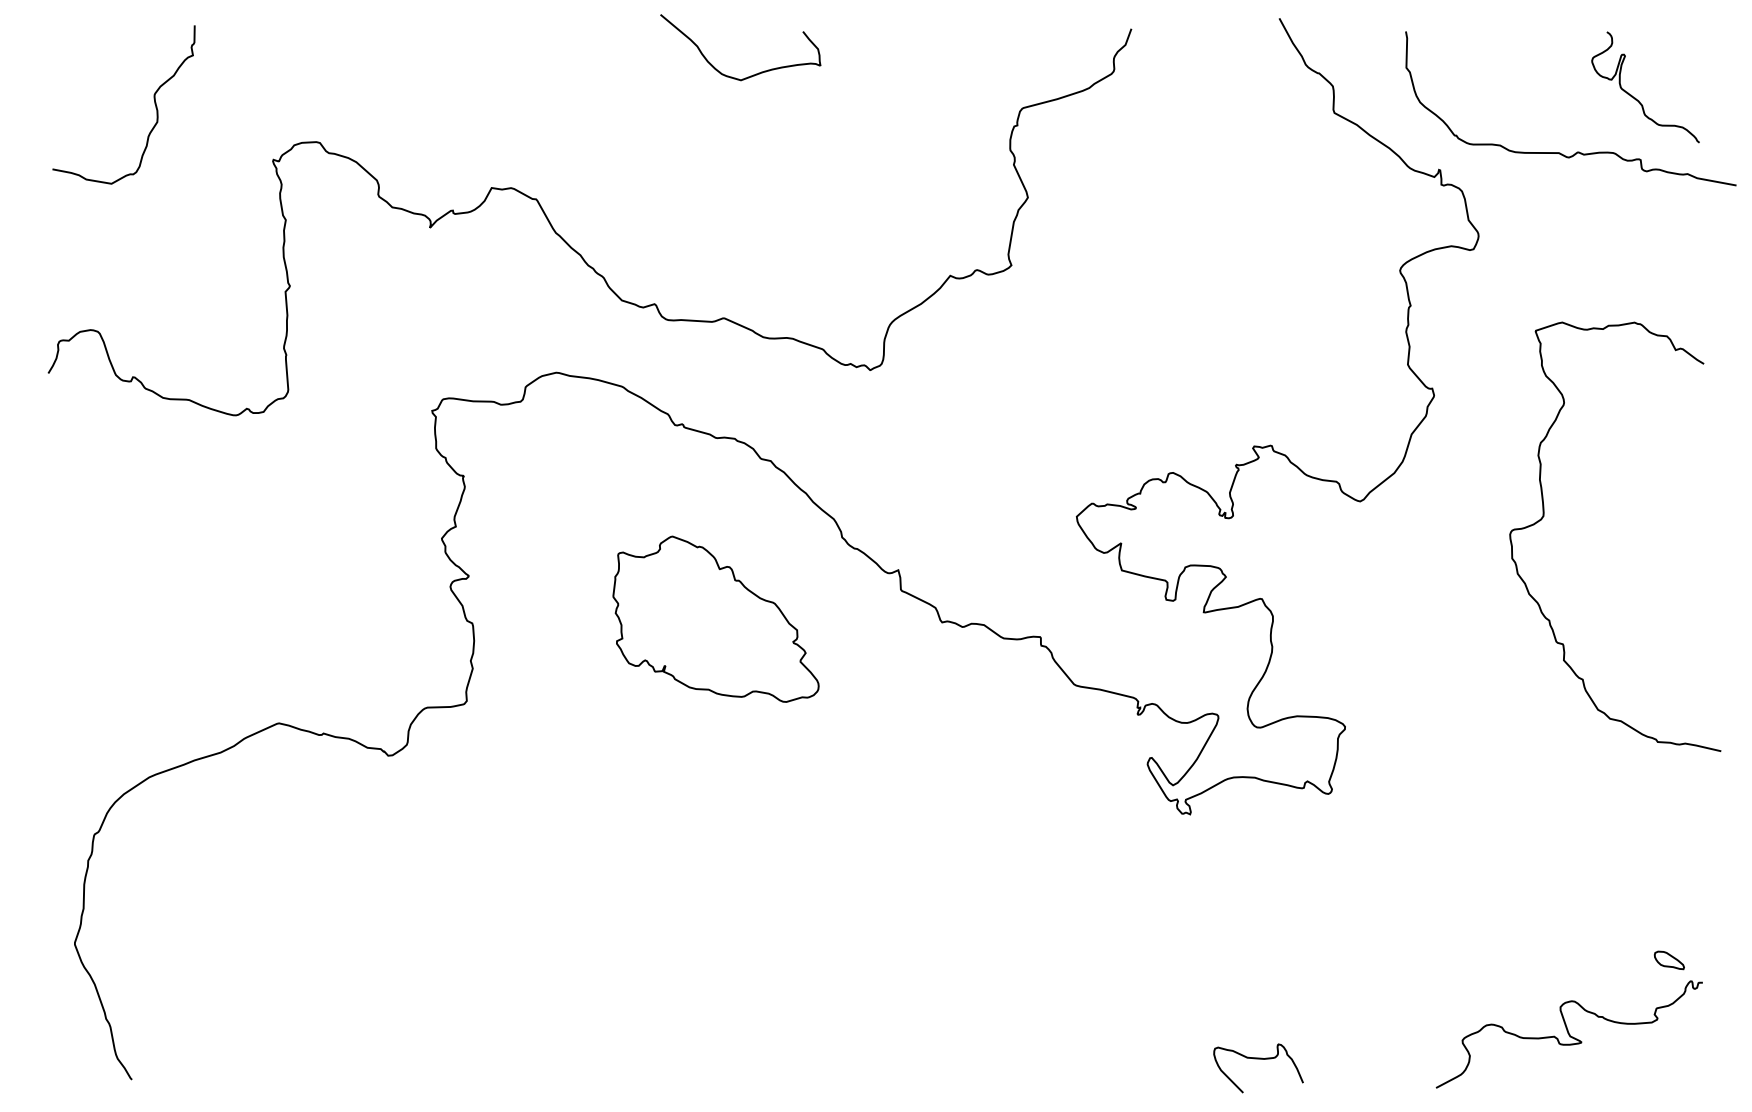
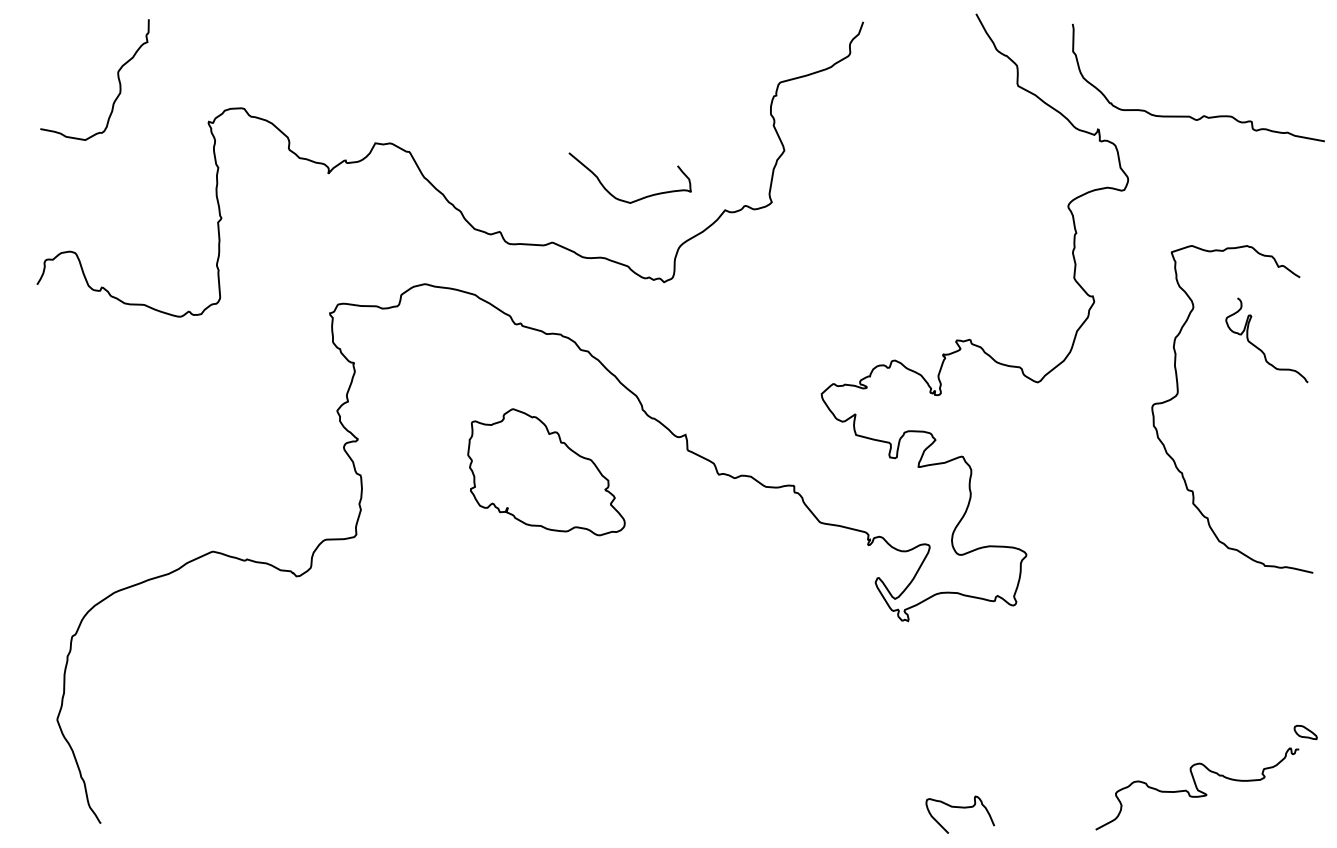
curve: (750, 75) -> (637, 199), moved
curve: (1635, 97) -> (1259, 348), moved
part: (1669, 960) -> (1305, 732), moved

